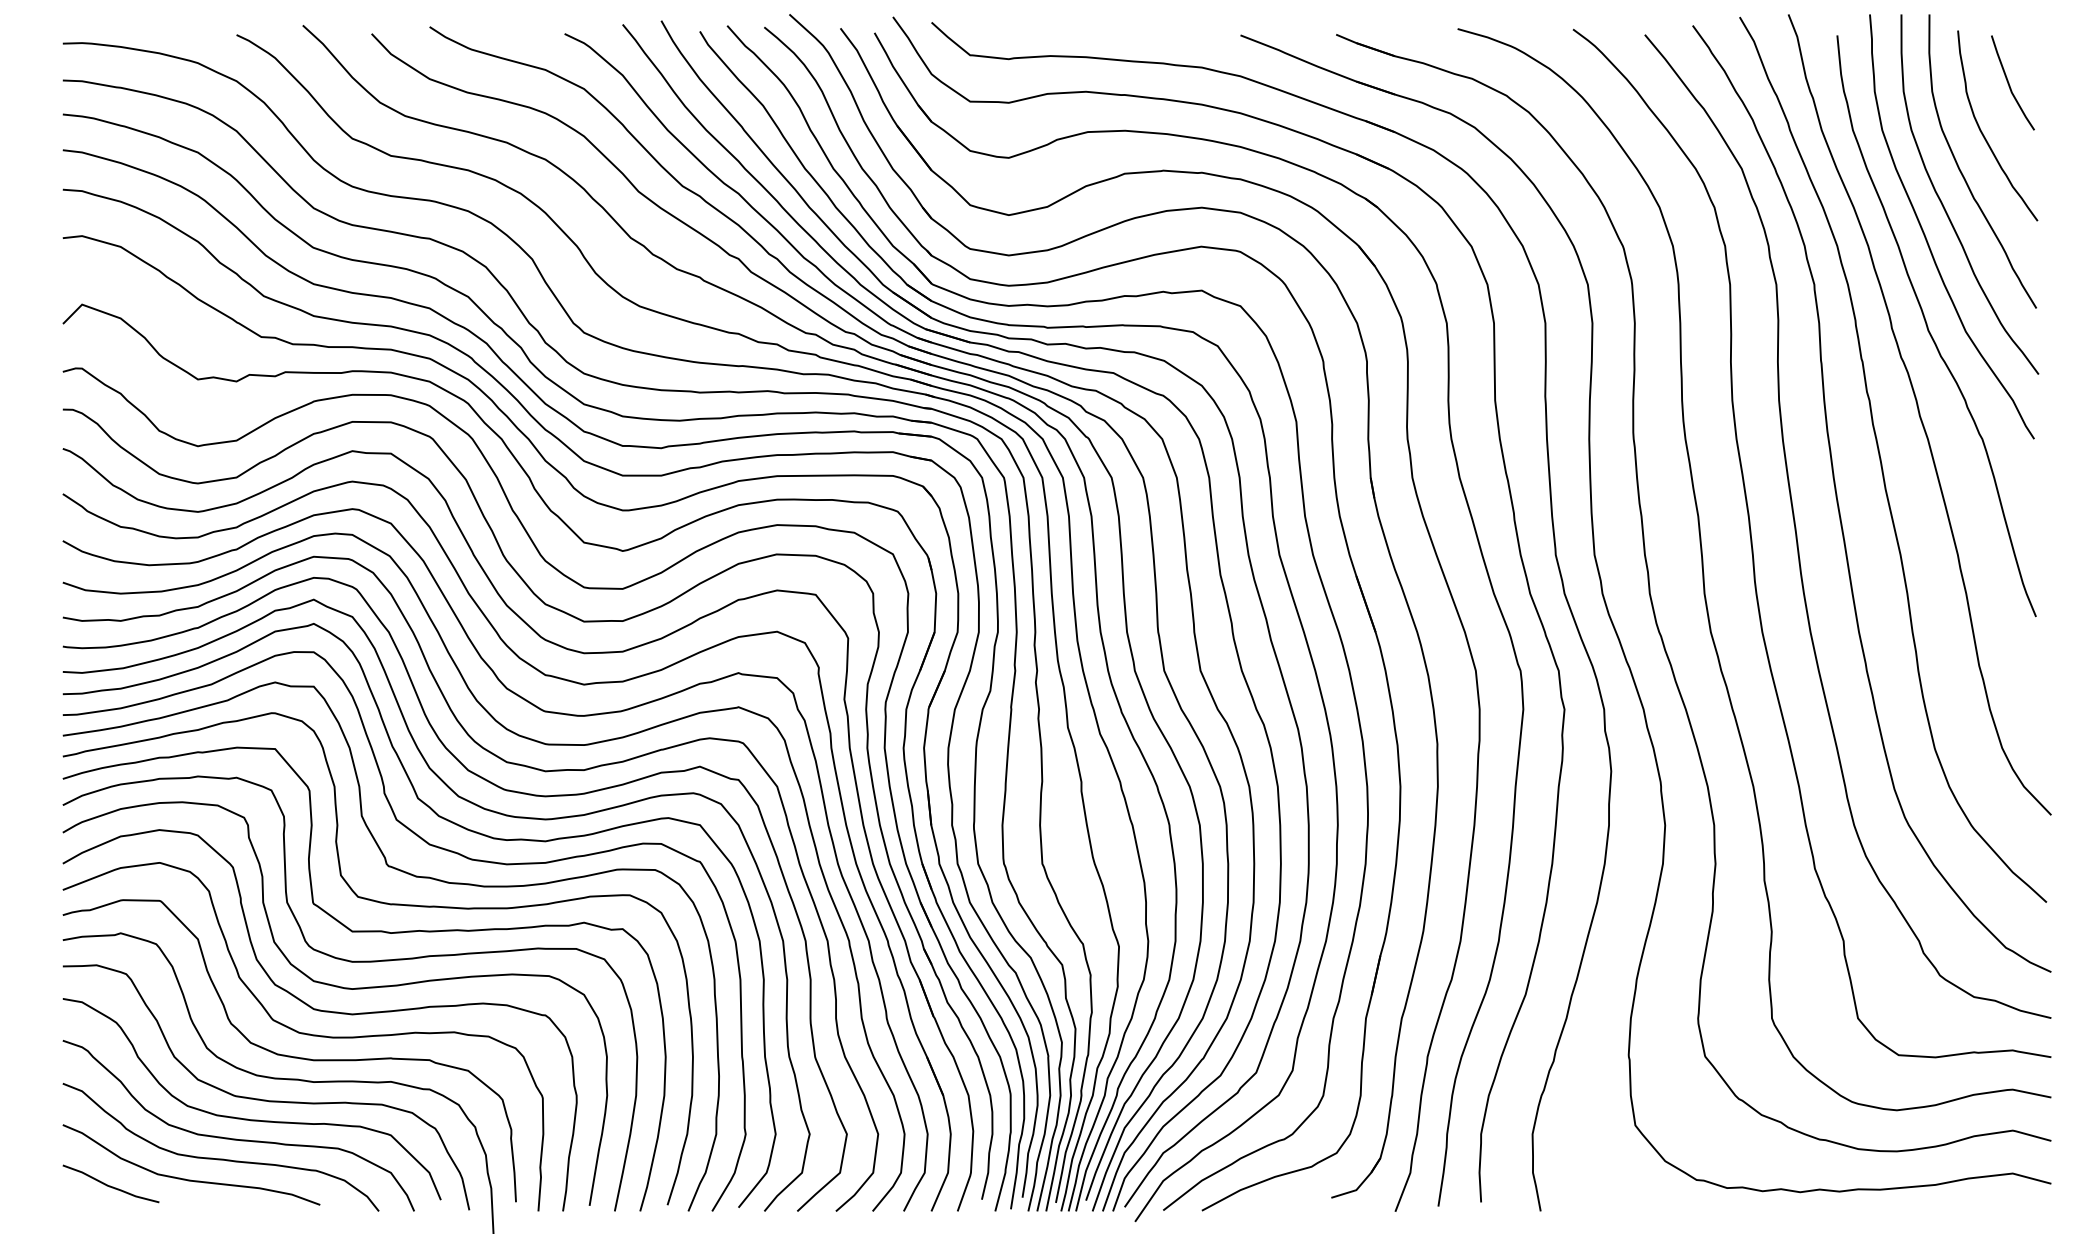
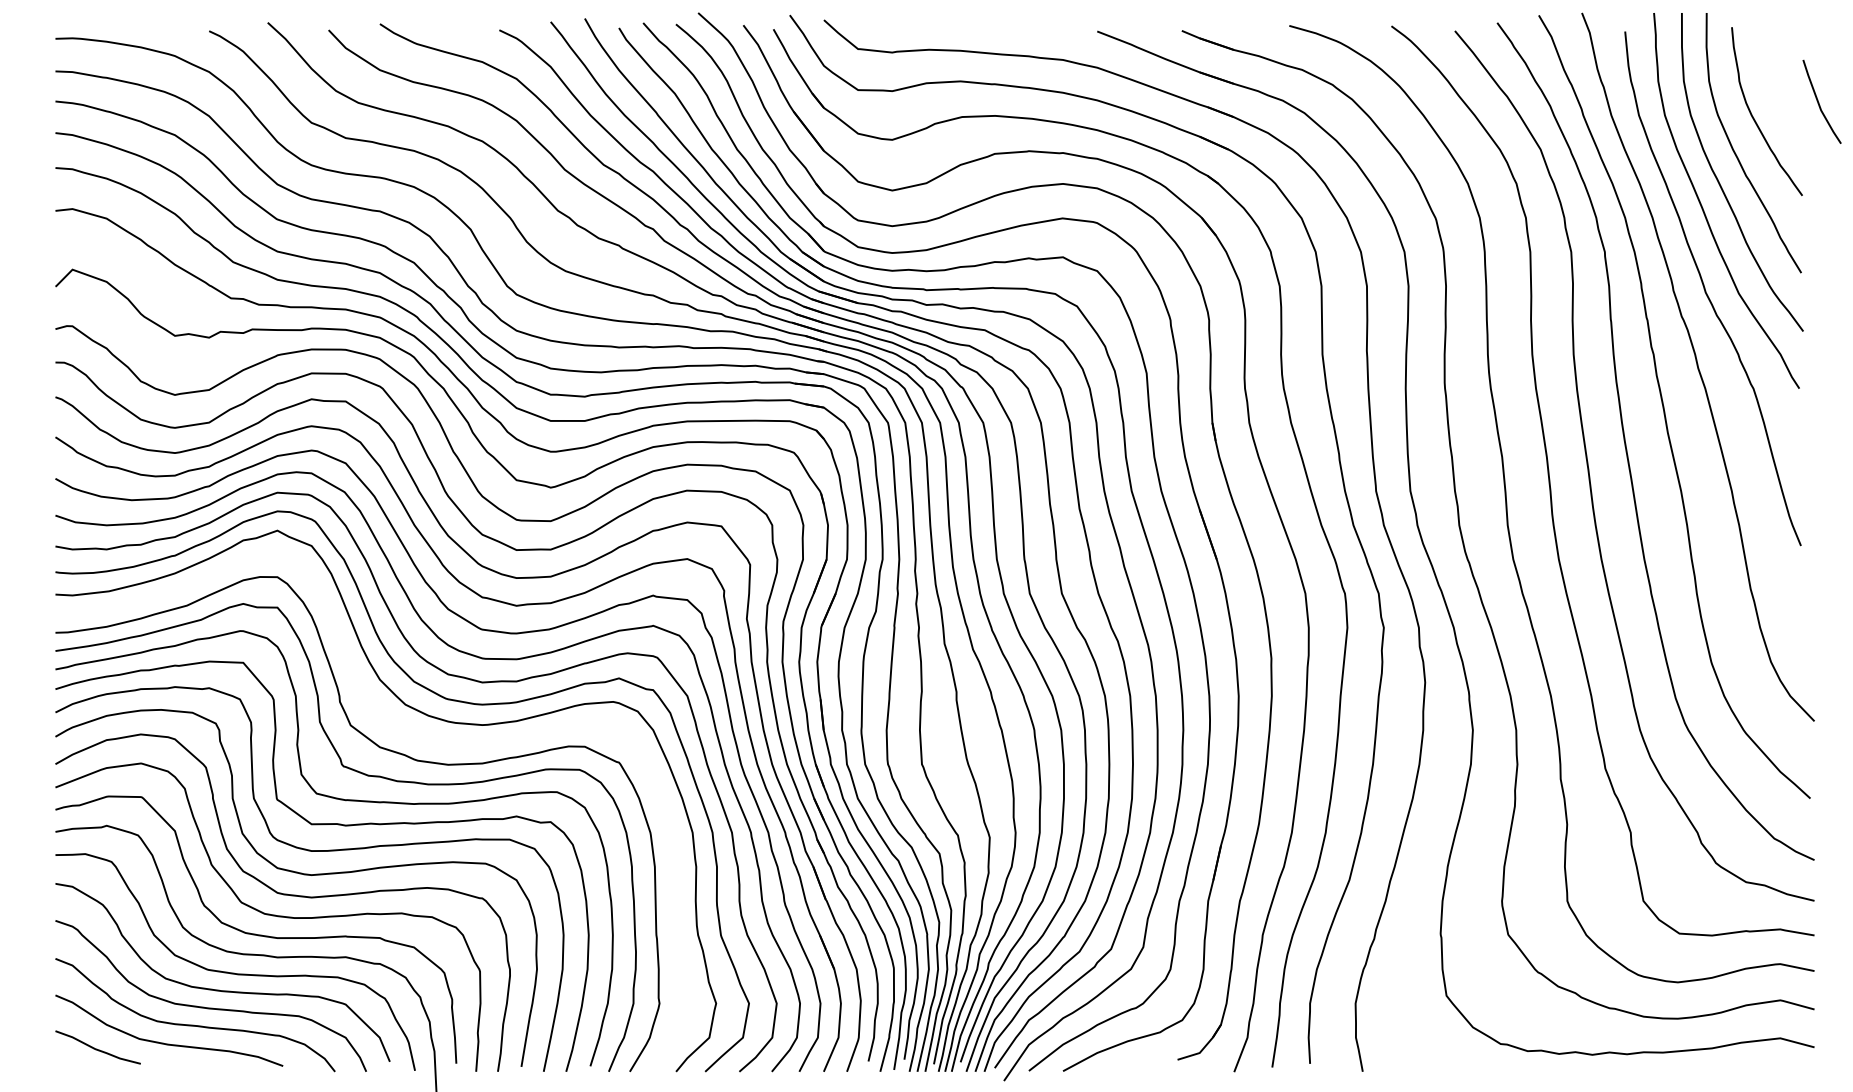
line: (2009, 82) -> (1819, 101), moved
curve: (462, 828) -> (409, 733), removed

